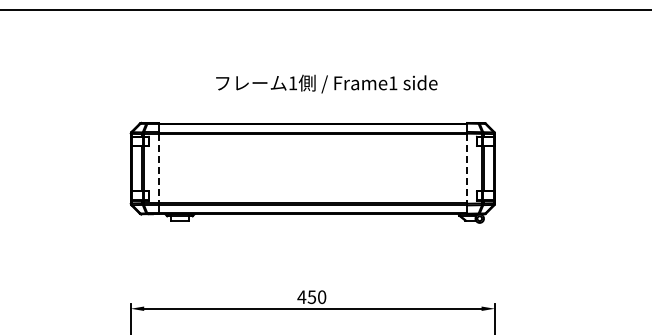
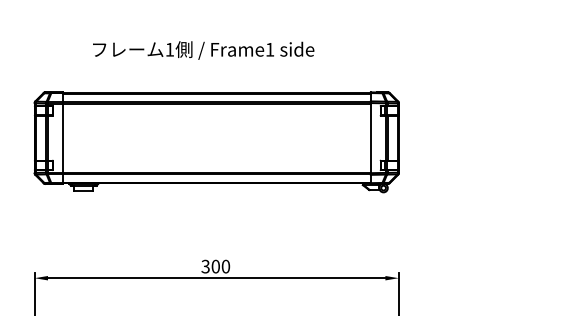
text: (326, 83) -> (203, 49), moved
line: (158, 168) -> (62, 137), dashed -> solid
line: (467, 169) -> (371, 138), dashed -> solid
text: (306, 297) -> (210, 266), 450 -> 300

